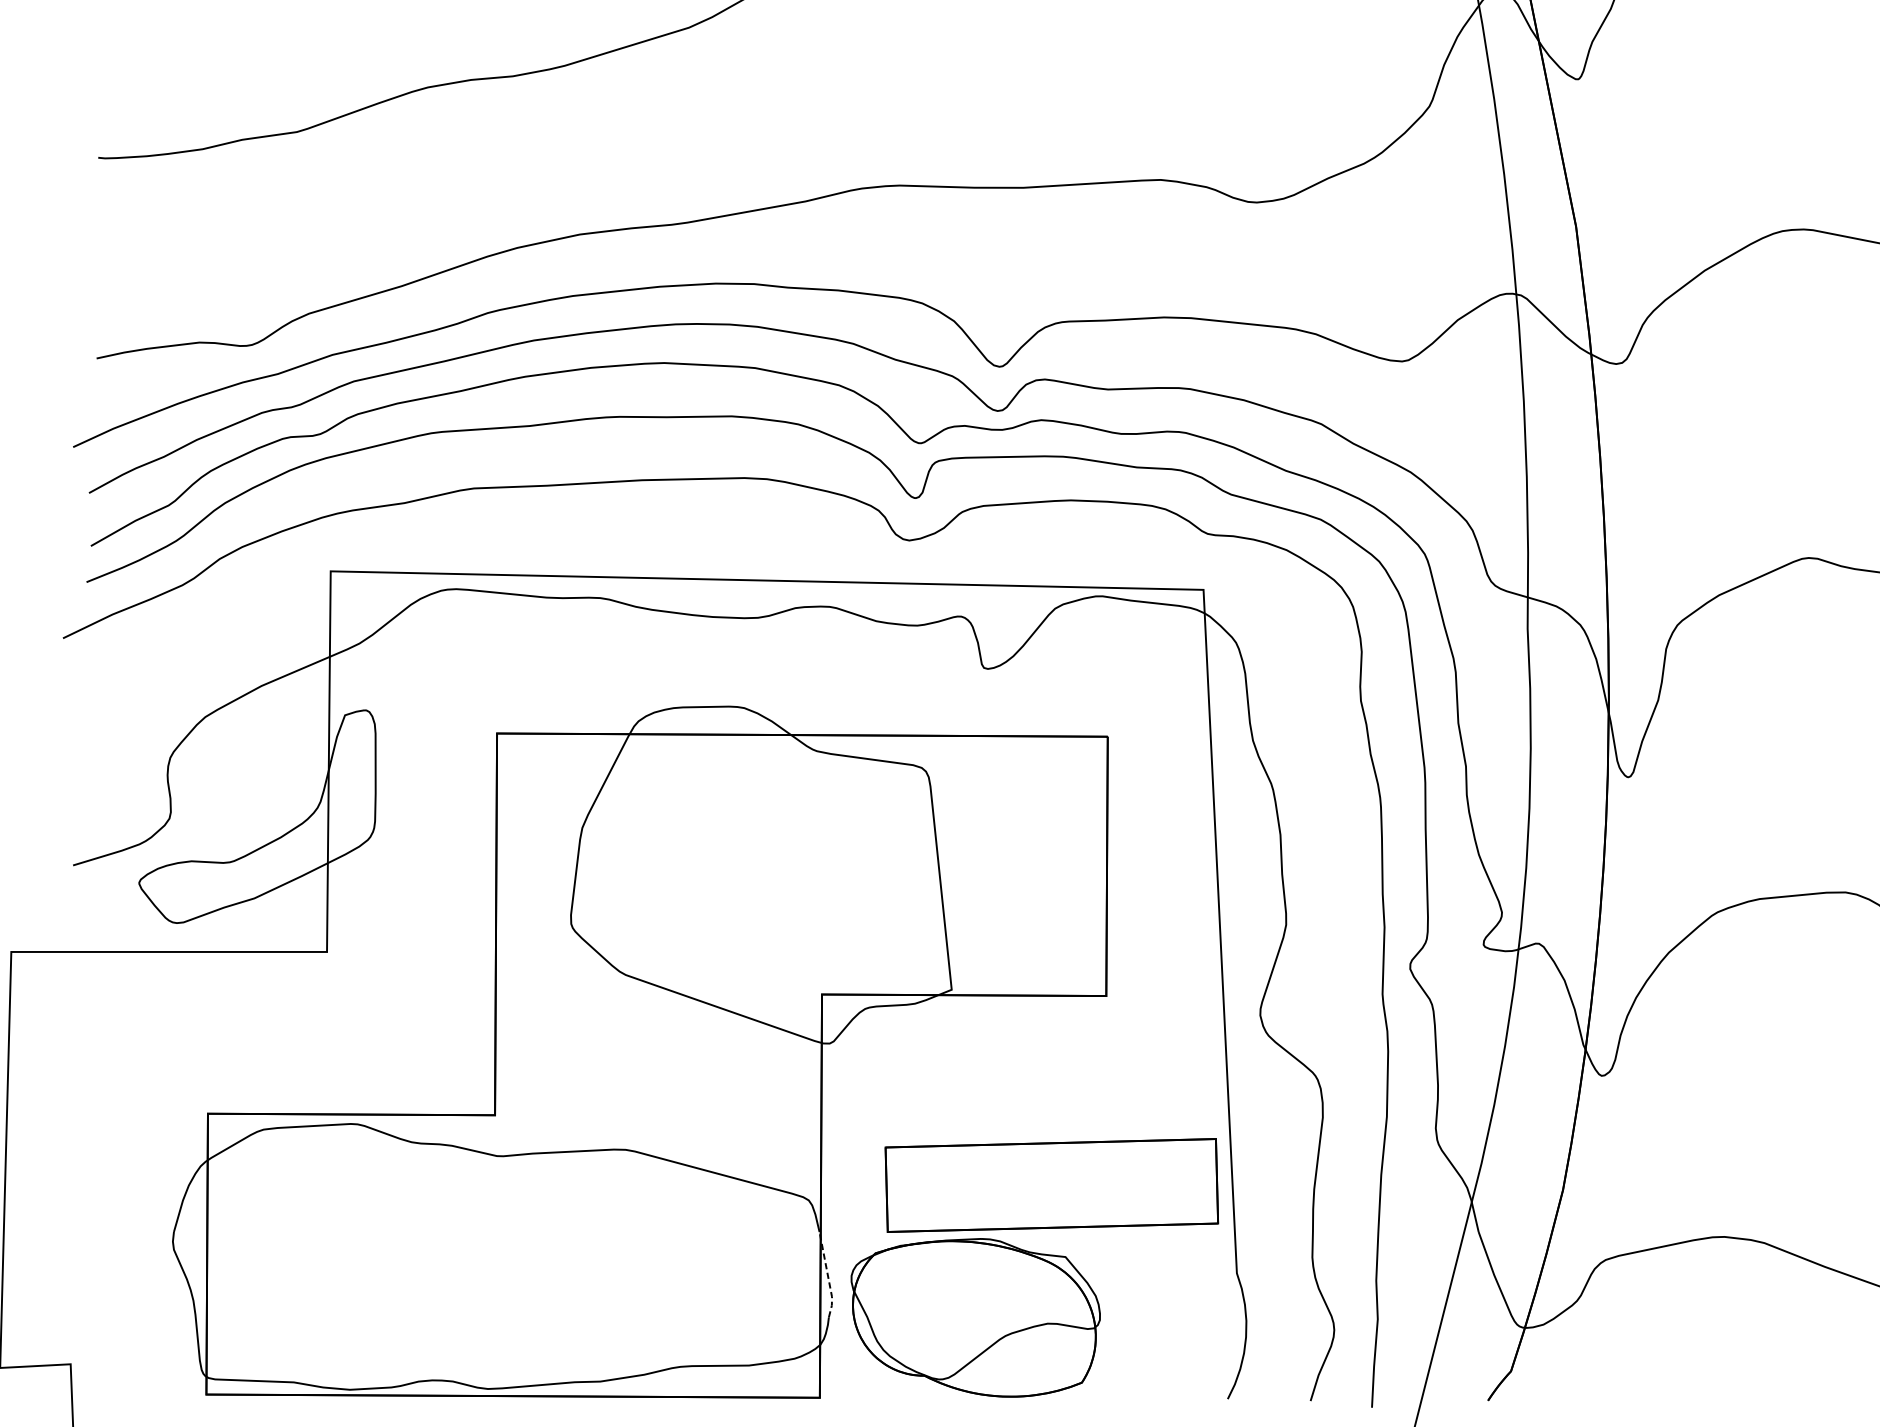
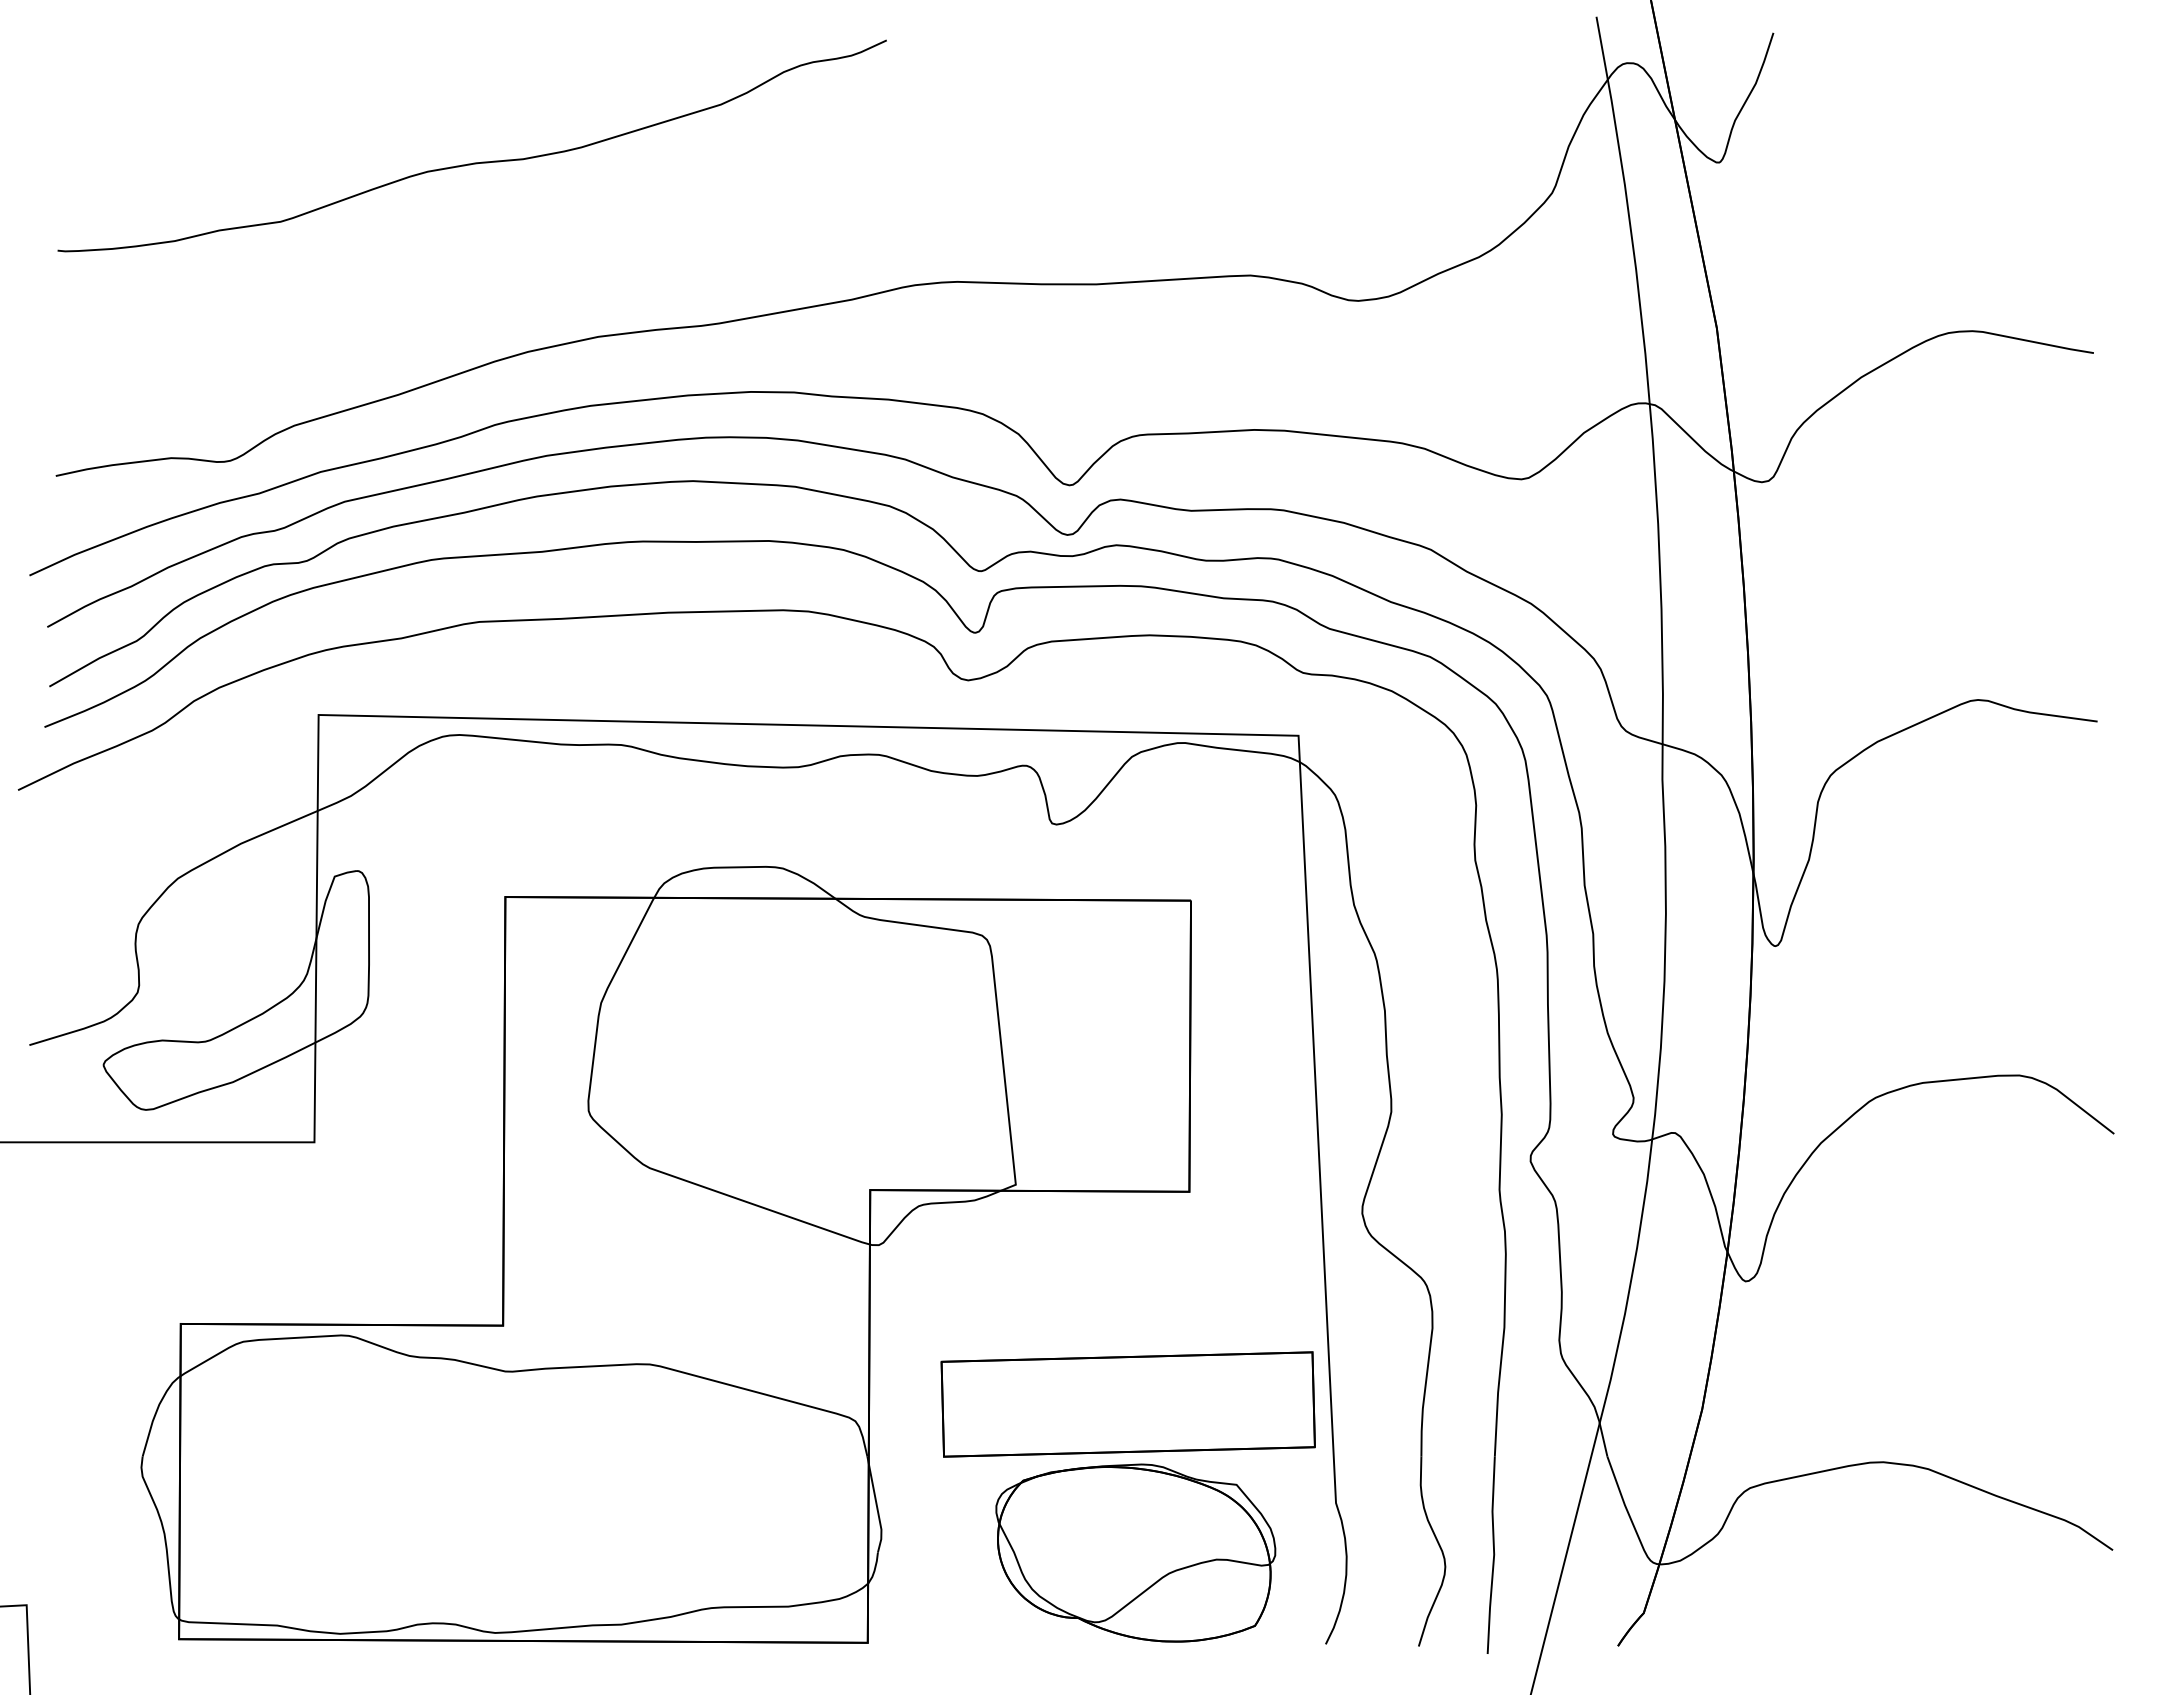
line: (827, 1275) -> (876, 1505), dashed -> solid
part: (975, 1317) -> (1135, 1552), moved

